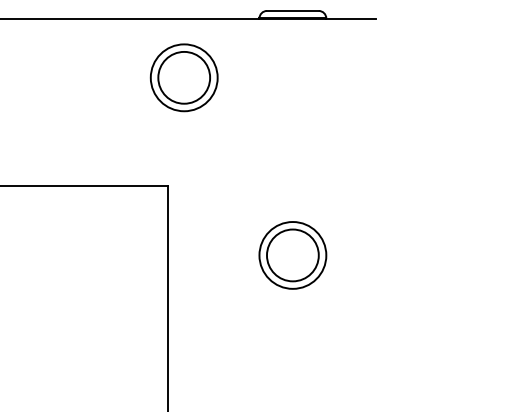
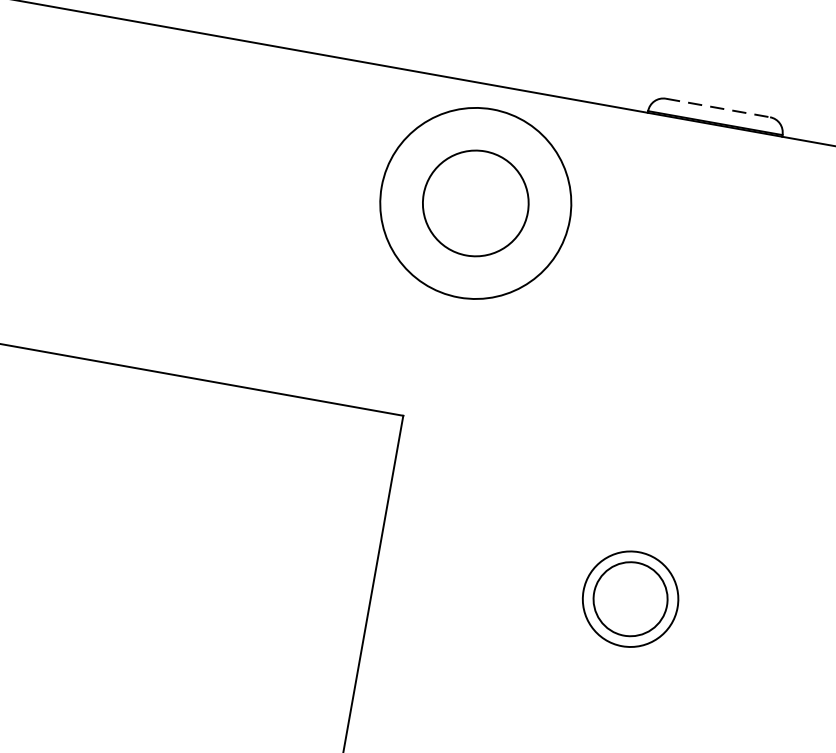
line: (292, 10) -> (717, 106), solid -> dashed
circle: (183, 77) -> (474, 202), size x1.4
part: (292, 255) -> (629, 599), size x0.7

